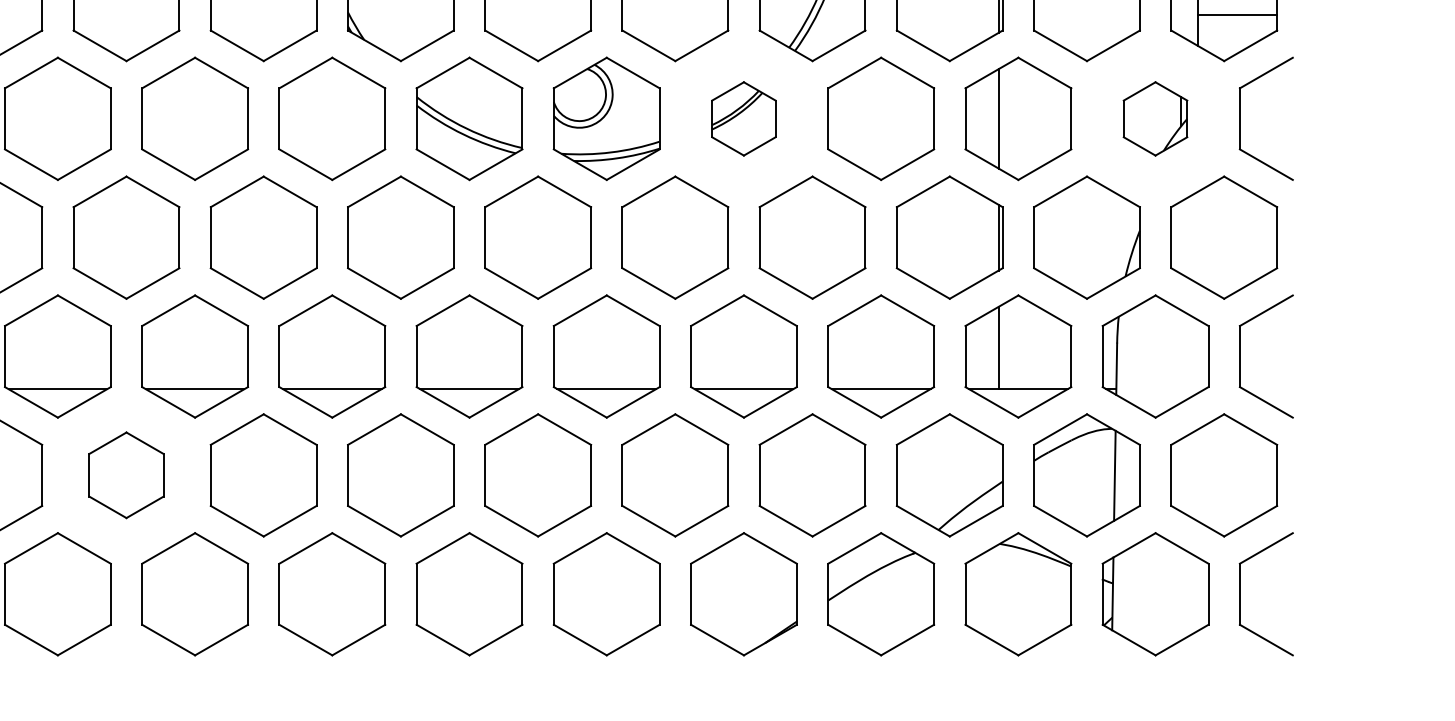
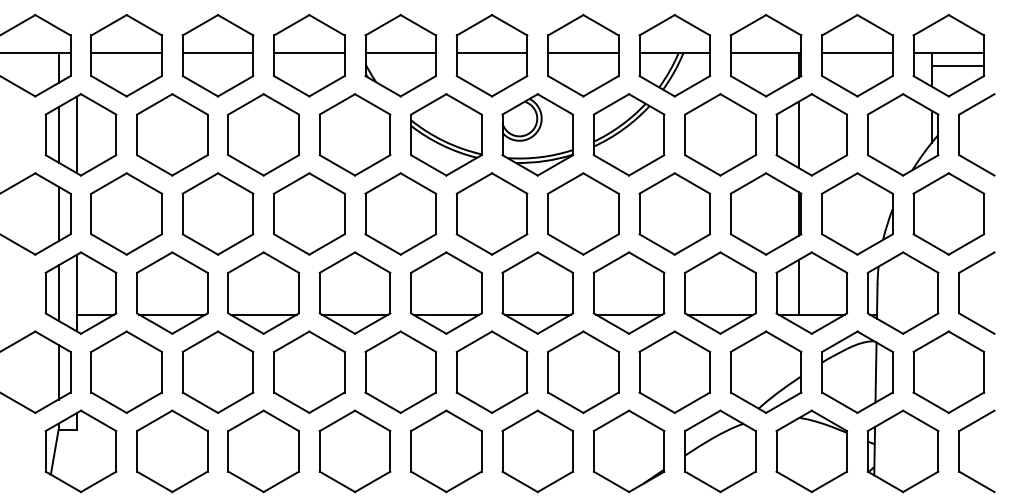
part: (743, 118) -> (628, 134), size x1.67
part: (1154, 118) -> (902, 134), size x1.67
part: (125, 474) -> (217, 371), size x1.43

